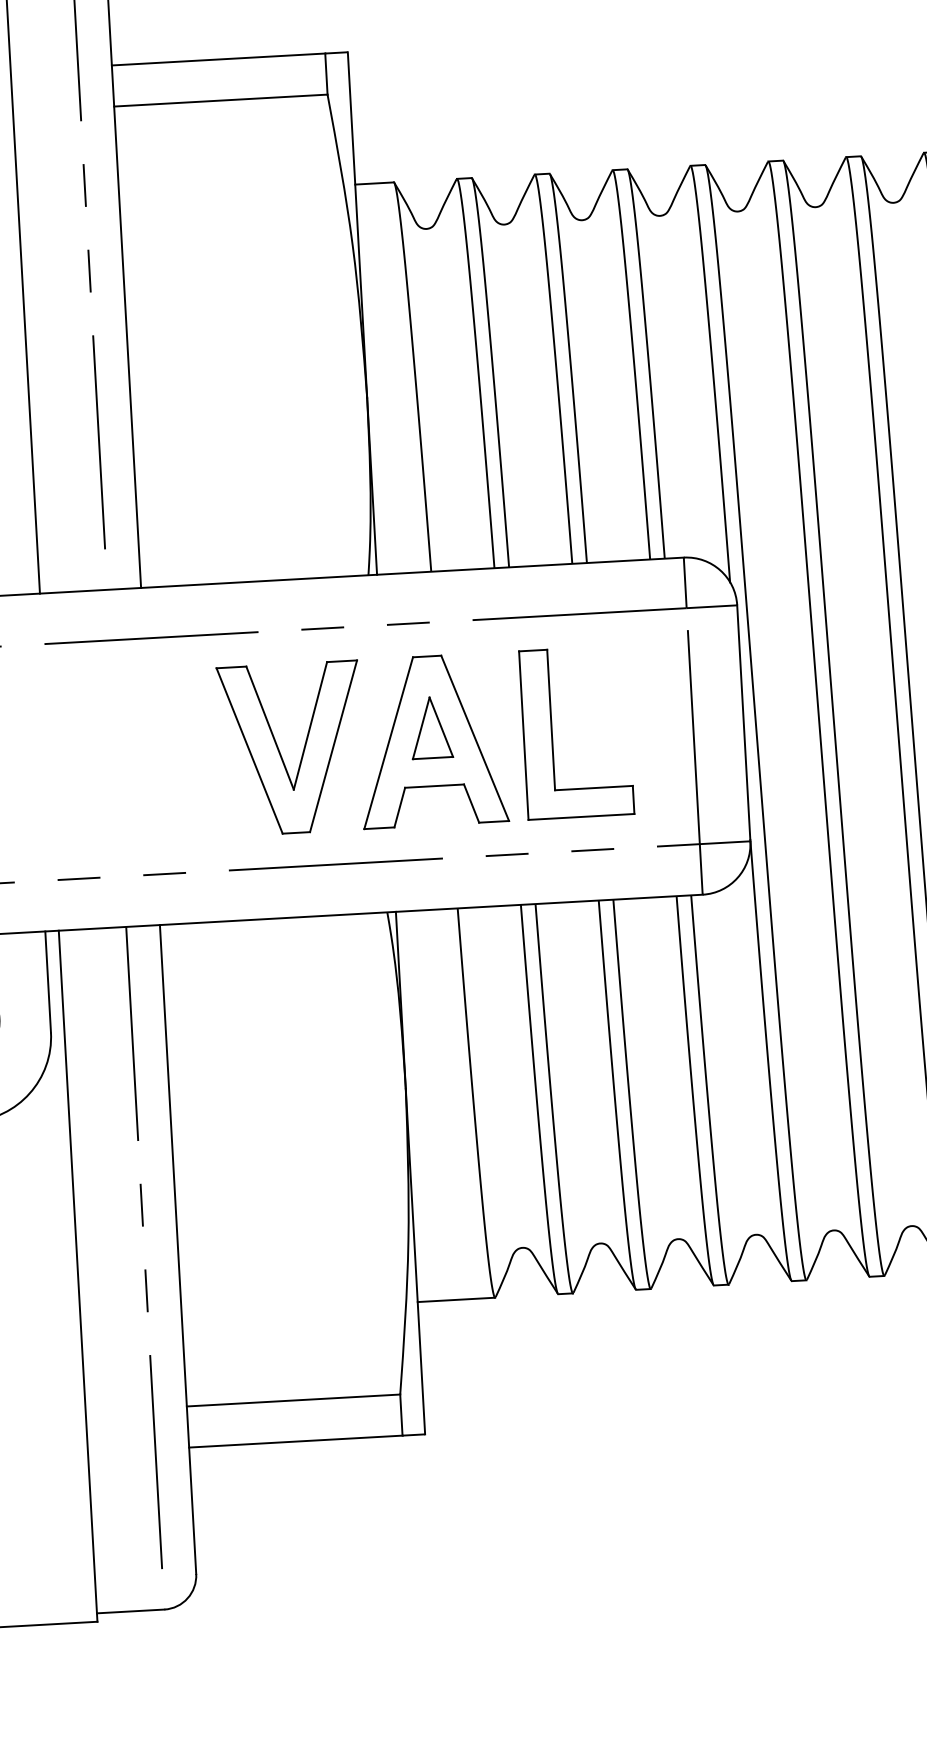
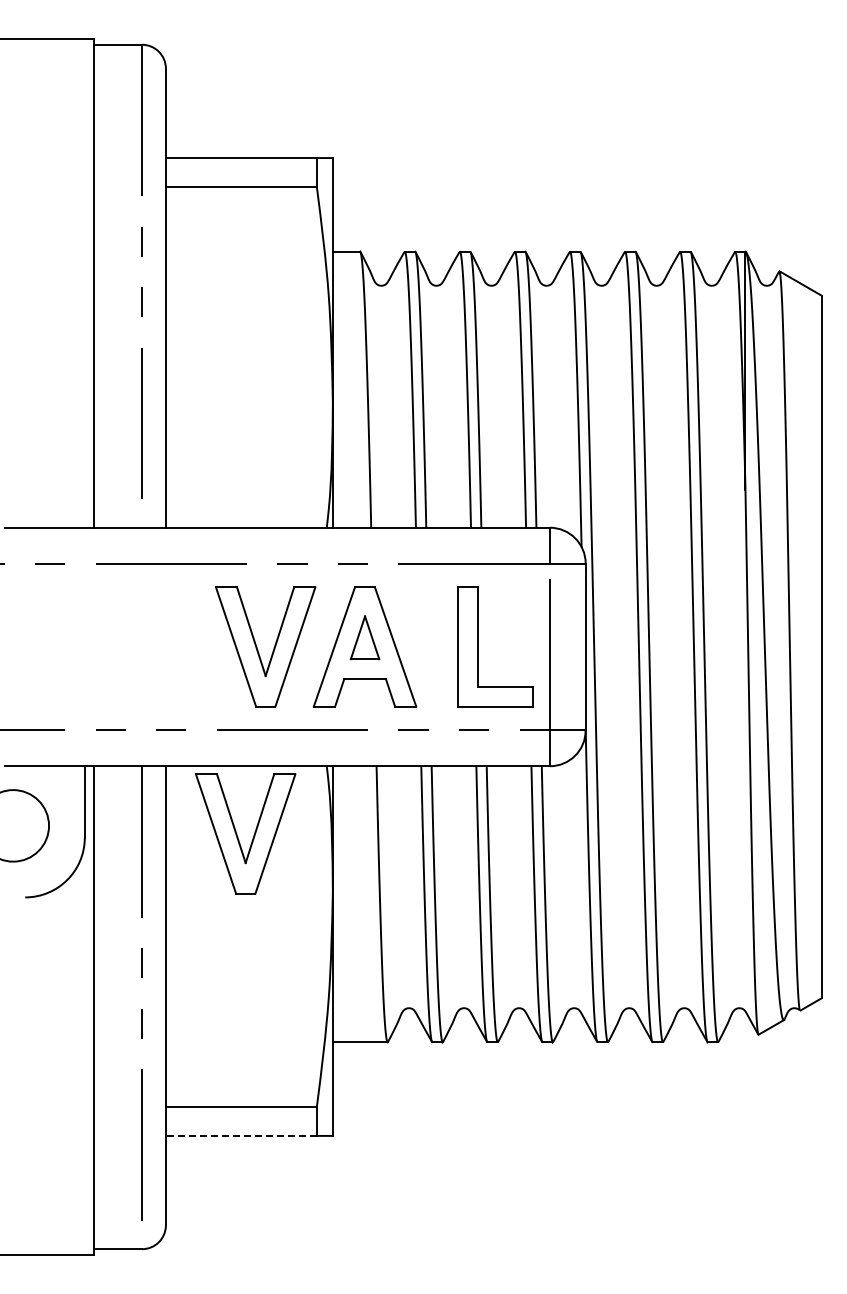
part: (552, 733) -> (478, 646), moved
part: (268, 1018) -> (238, 836), added
line: (294, 1441) -> (240, 1135), solid -> dashed

